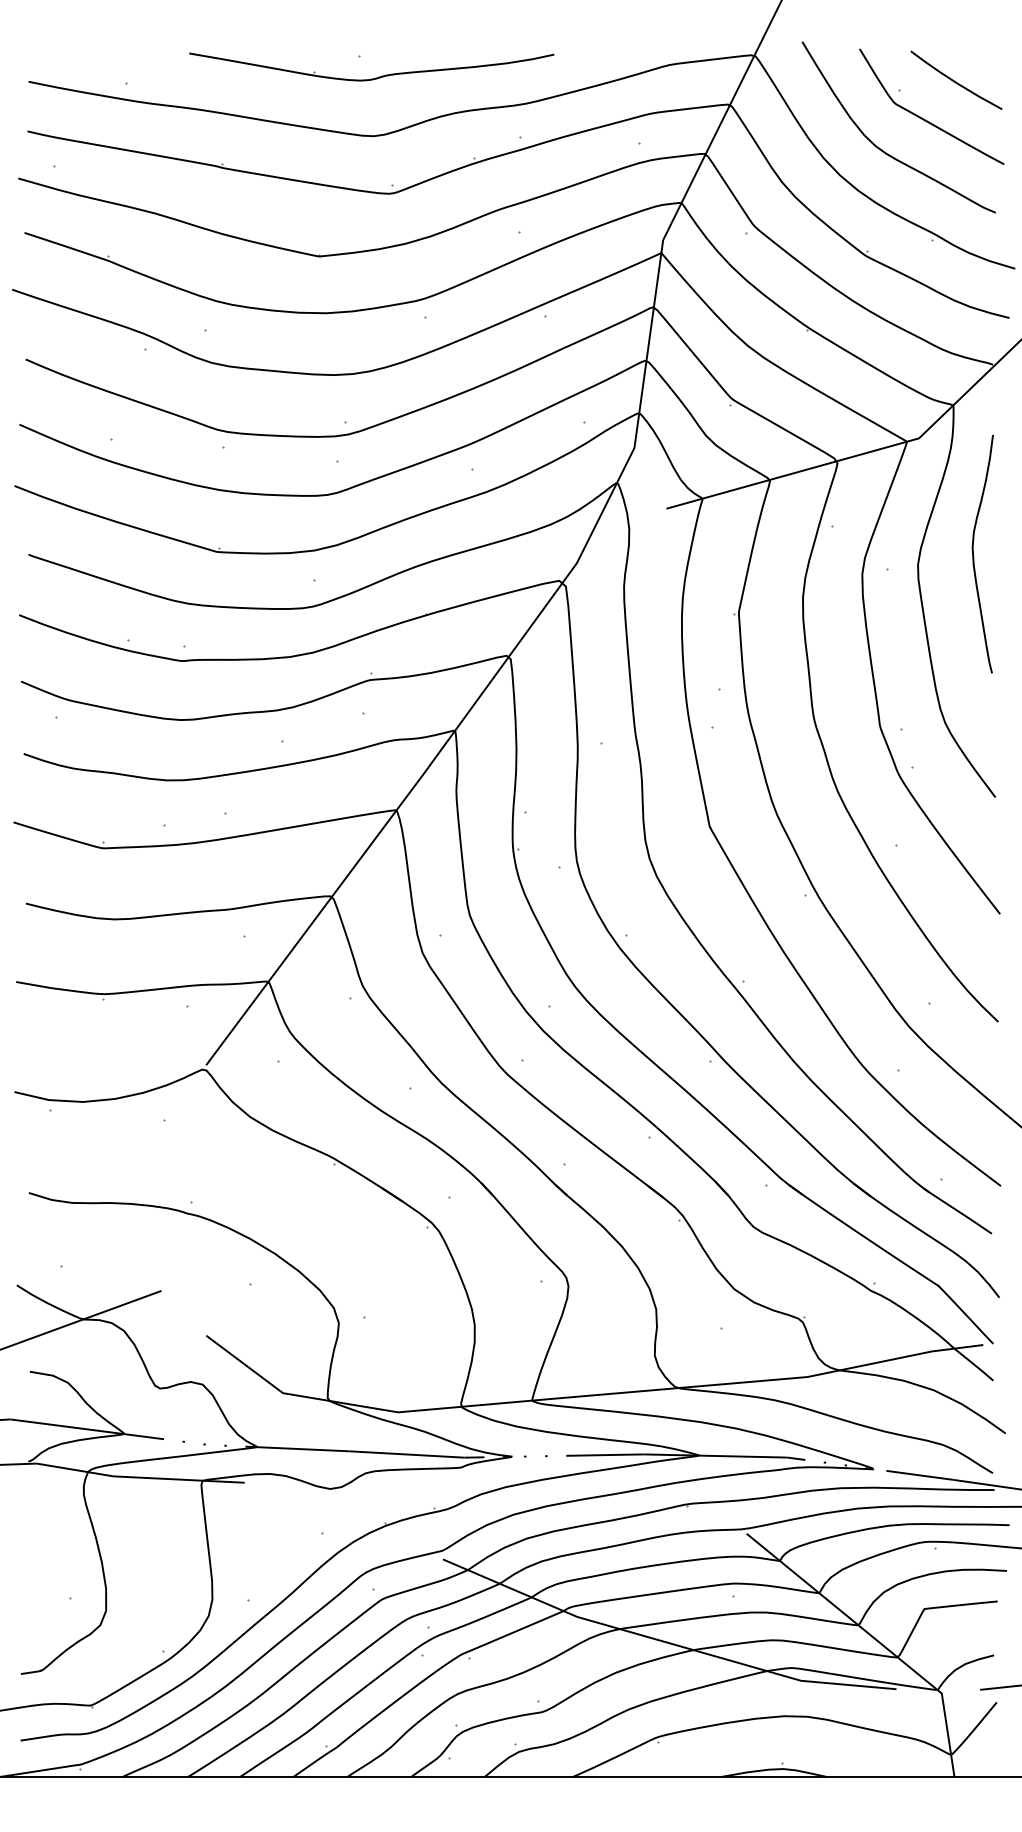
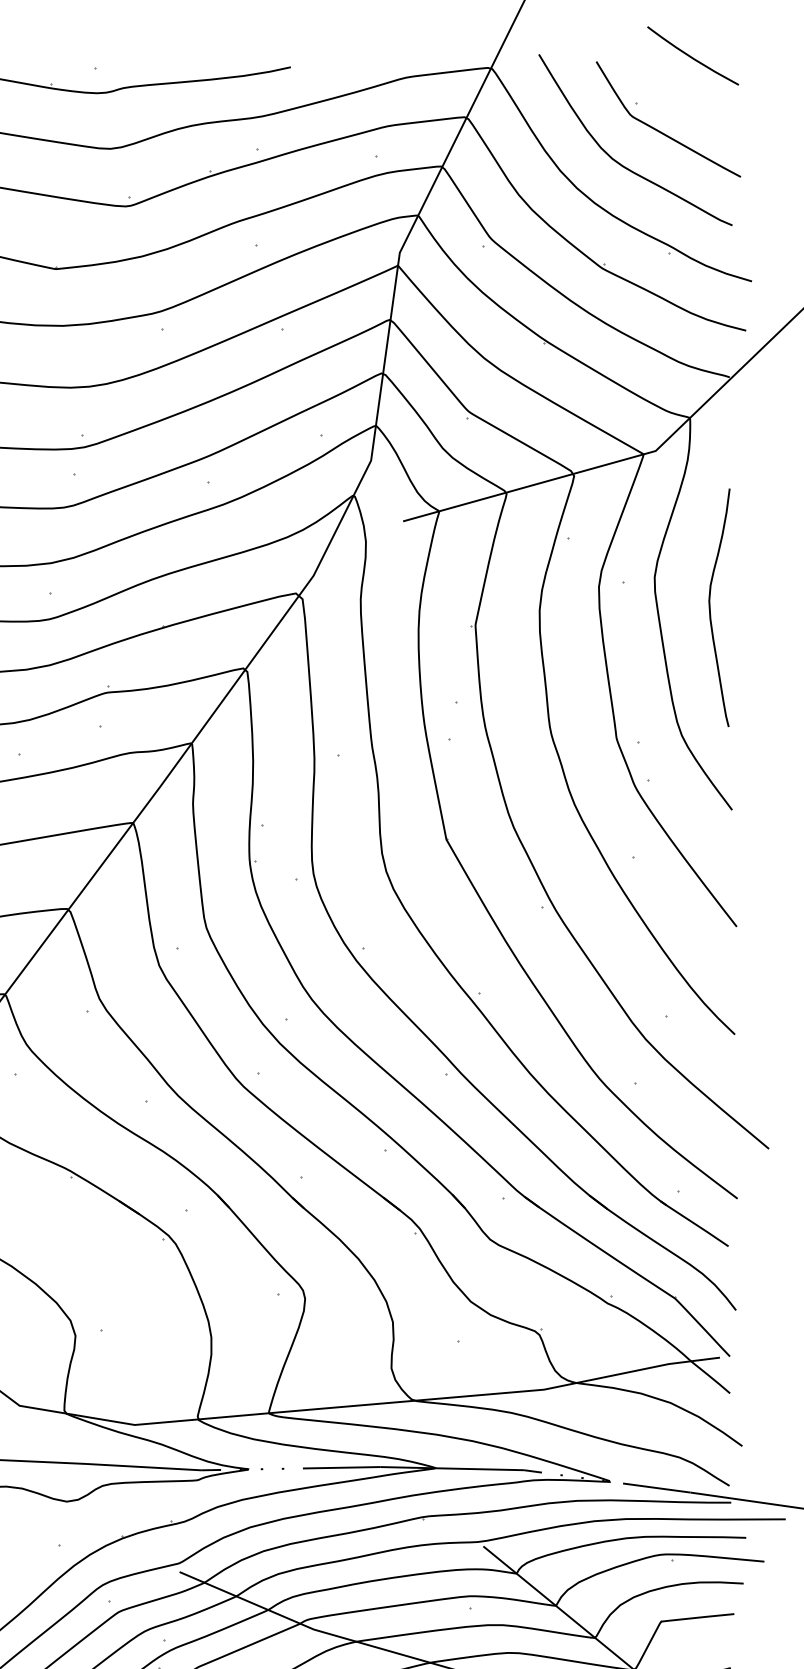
curve: (956, 81) -> (693, 57), moved
curve: (974, 556) -> (711, 610), moved

